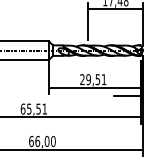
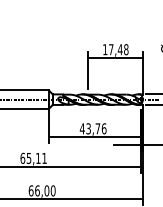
text: (92, 79) -> (92, 128), 29,51 -> 43,76
text: (38, 109) -> (38, 158), 65,51 -> 65,11

